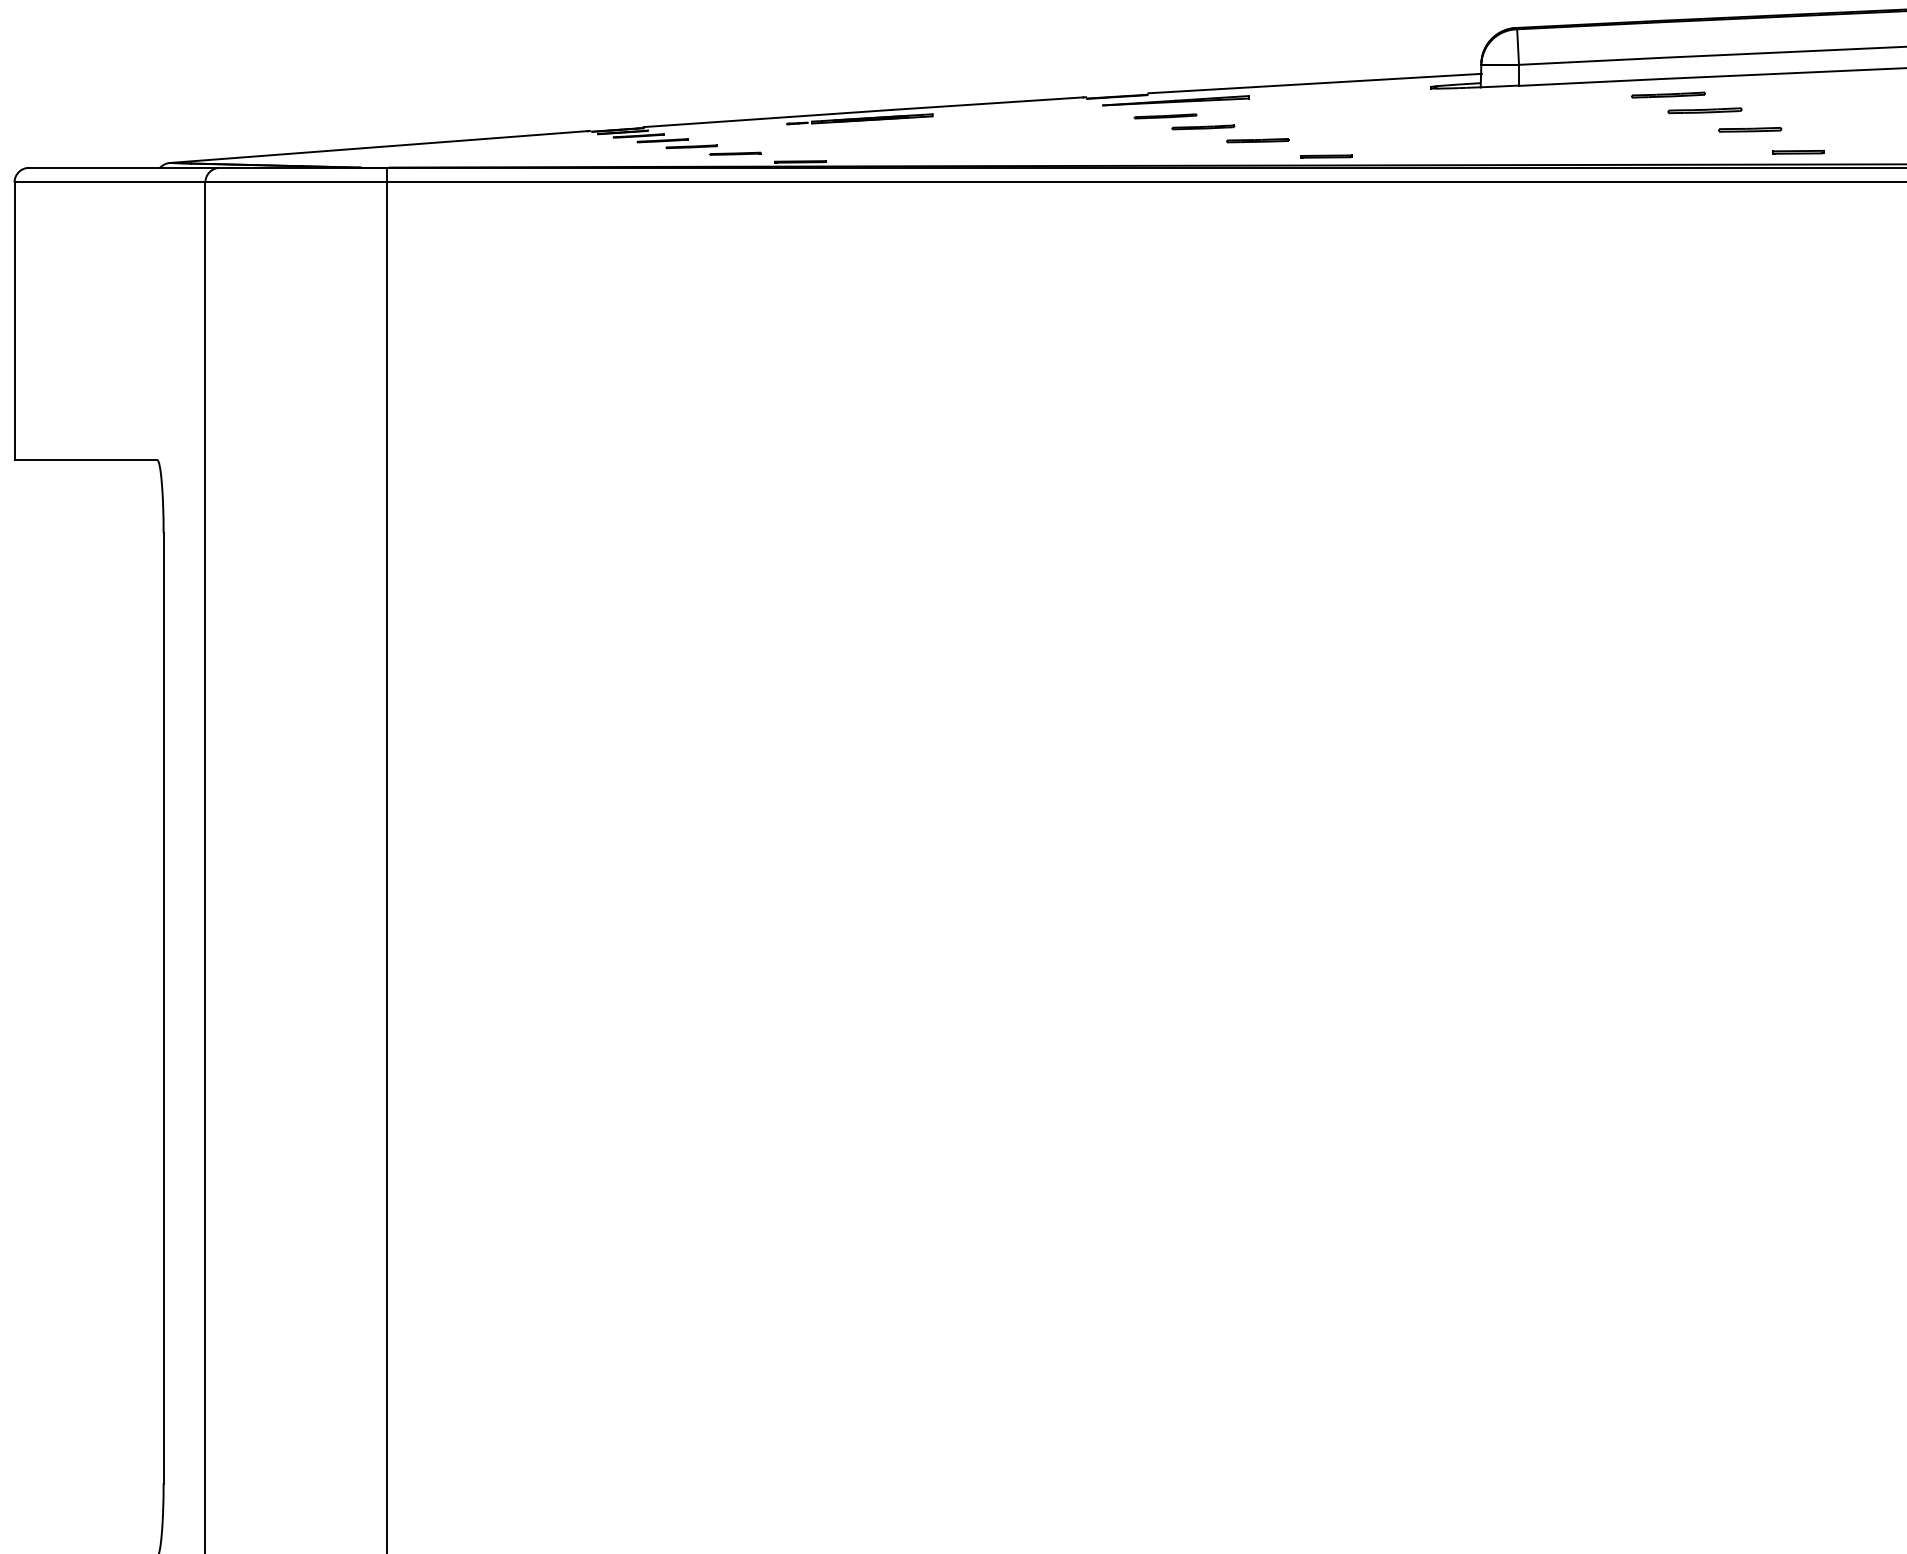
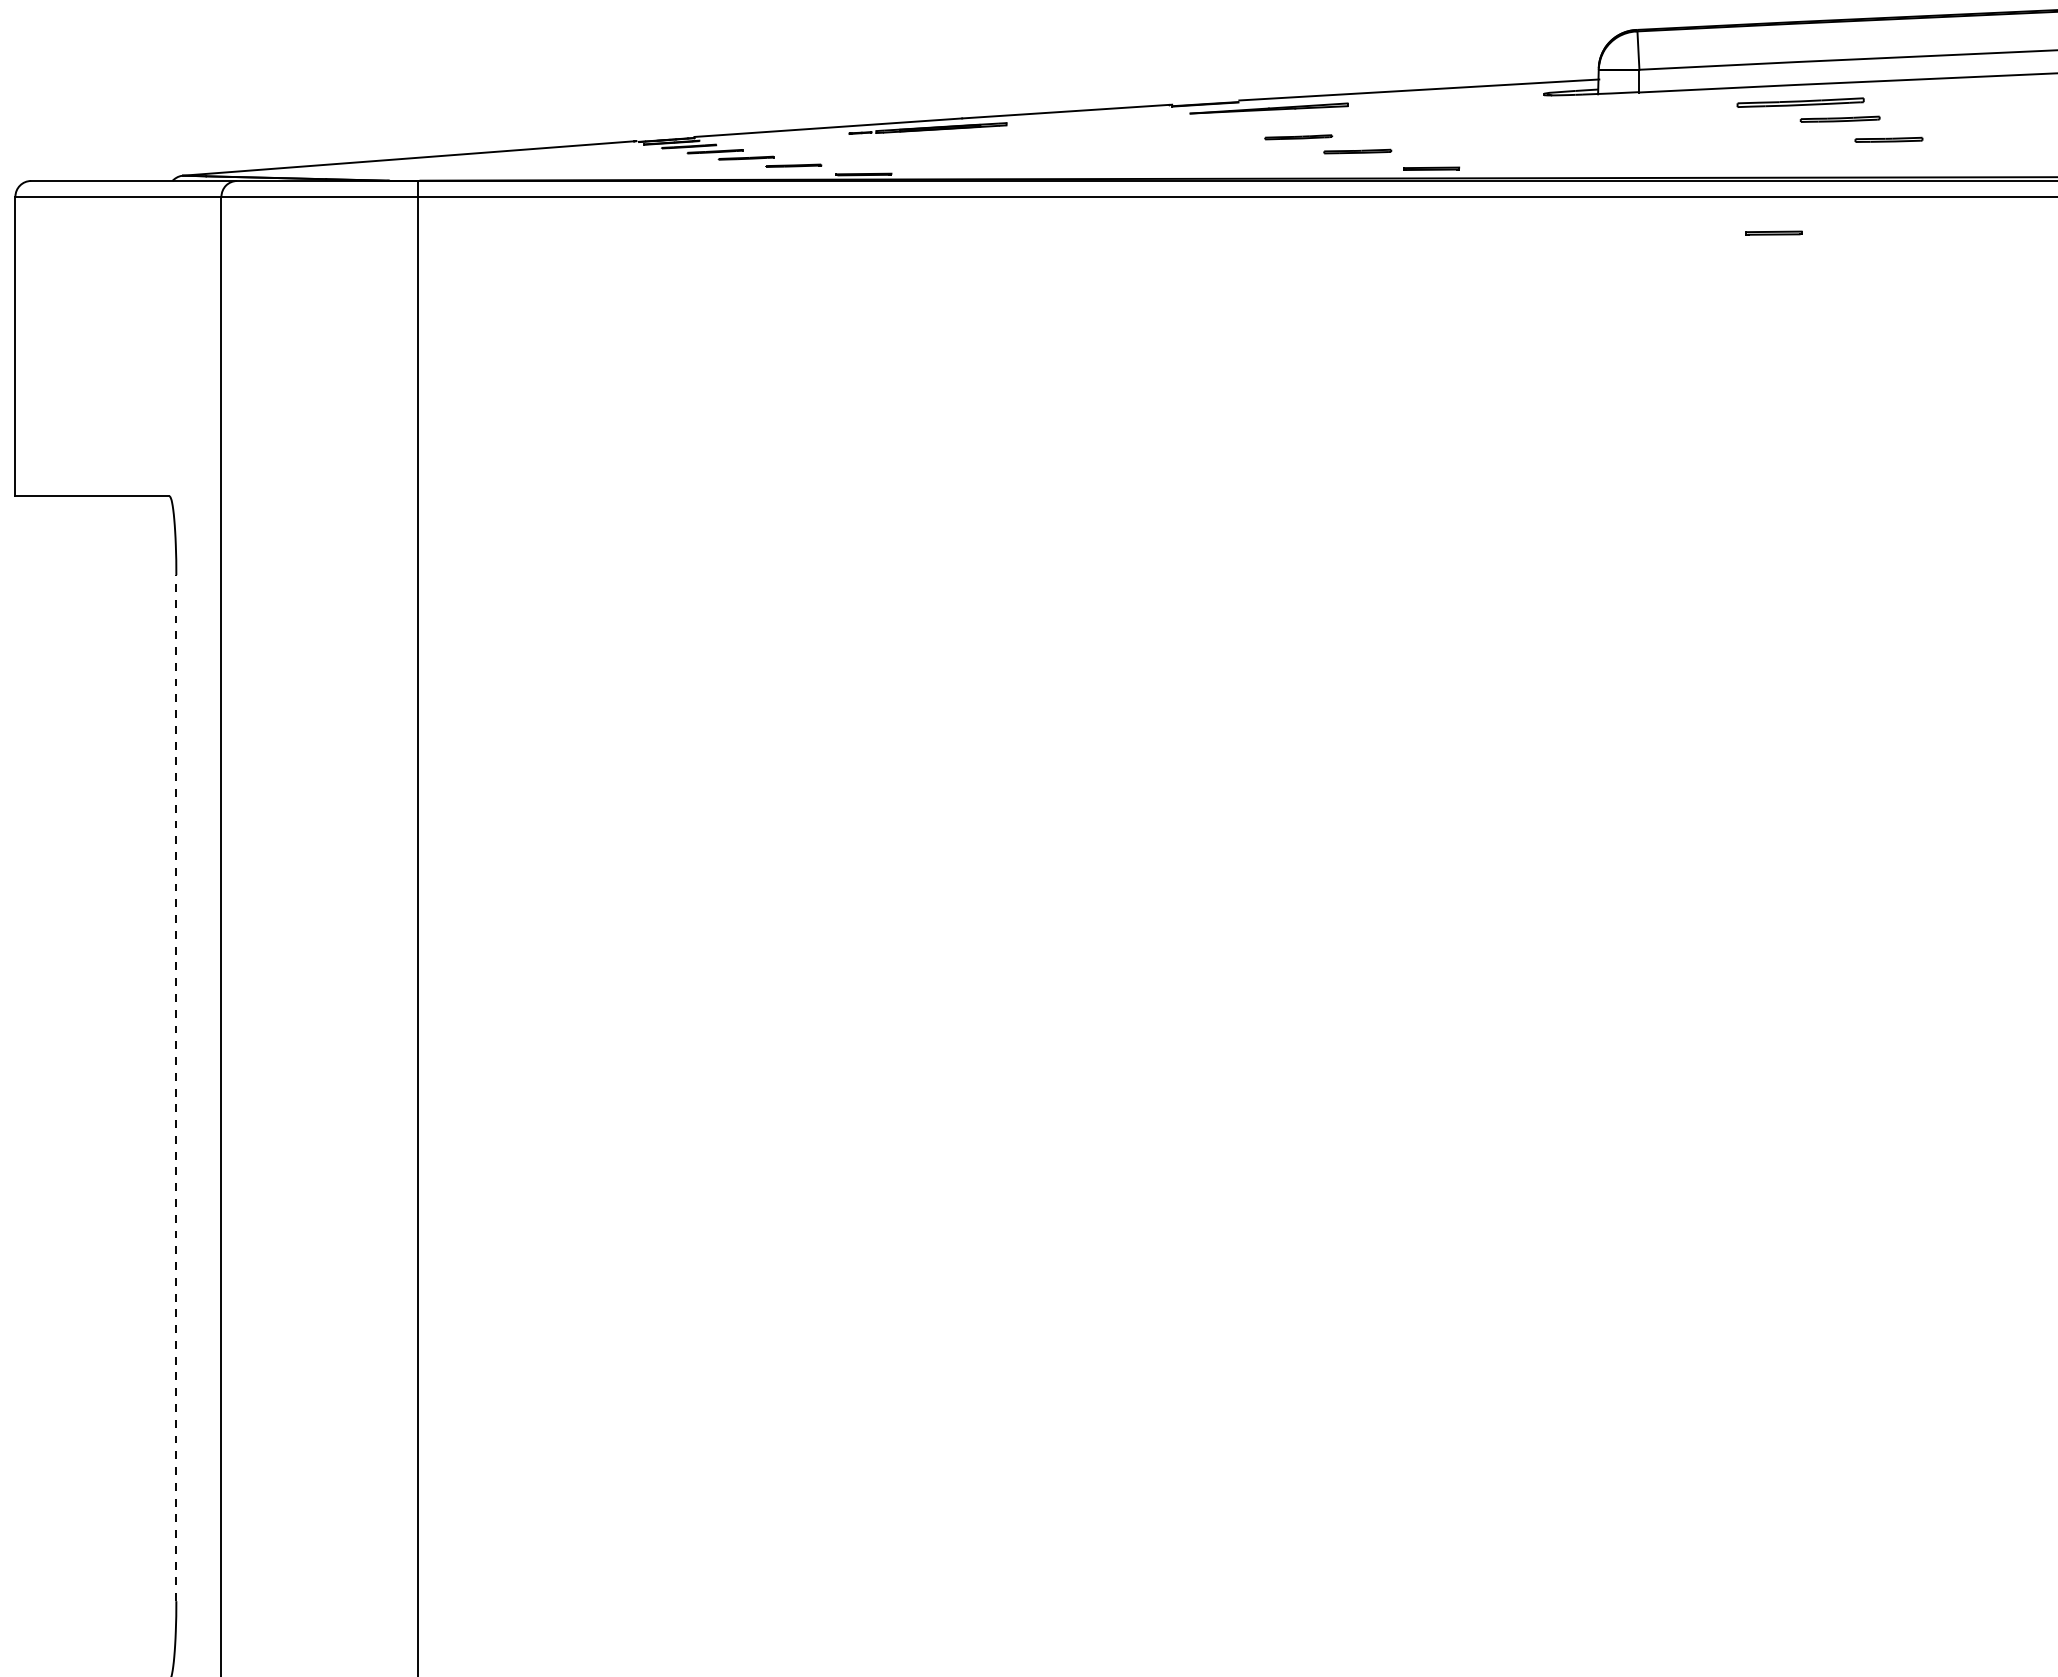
part: (1668, 94) -> (1800, 101), size x1.6
line: (1165, 116) -> (1257, 125), removed
part: (1797, 151) -> (1773, 232), moved
line: (163, 1008) -> (176, 1088), solid -> dashed

